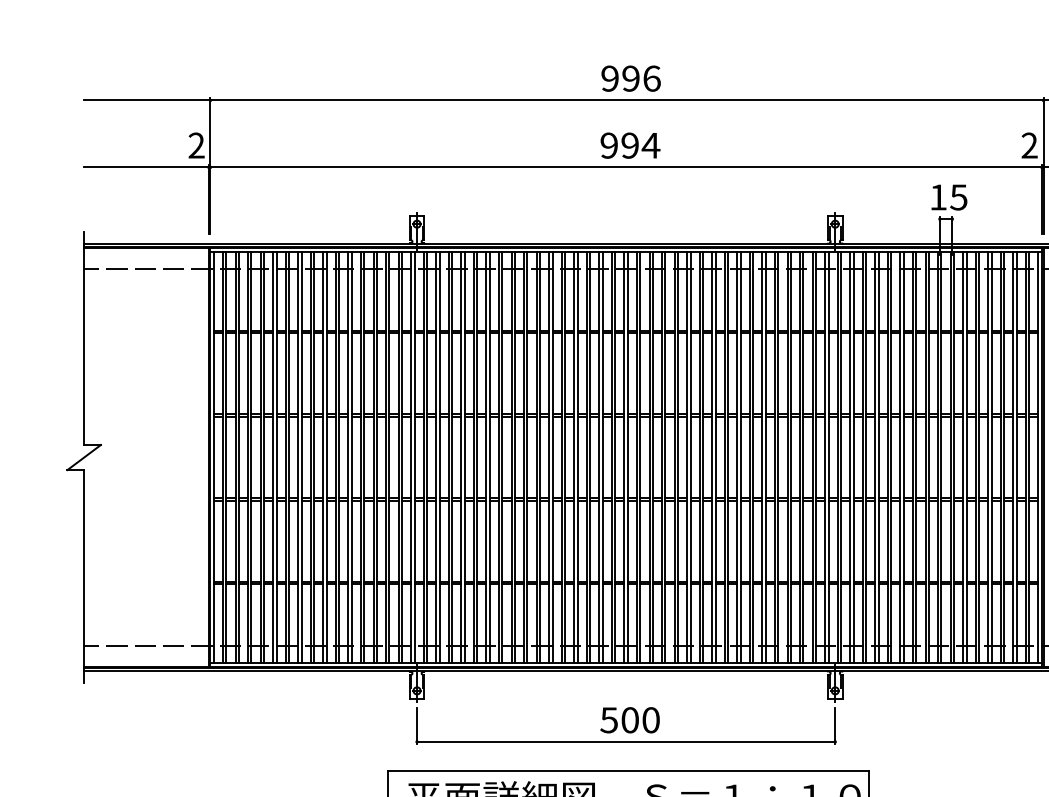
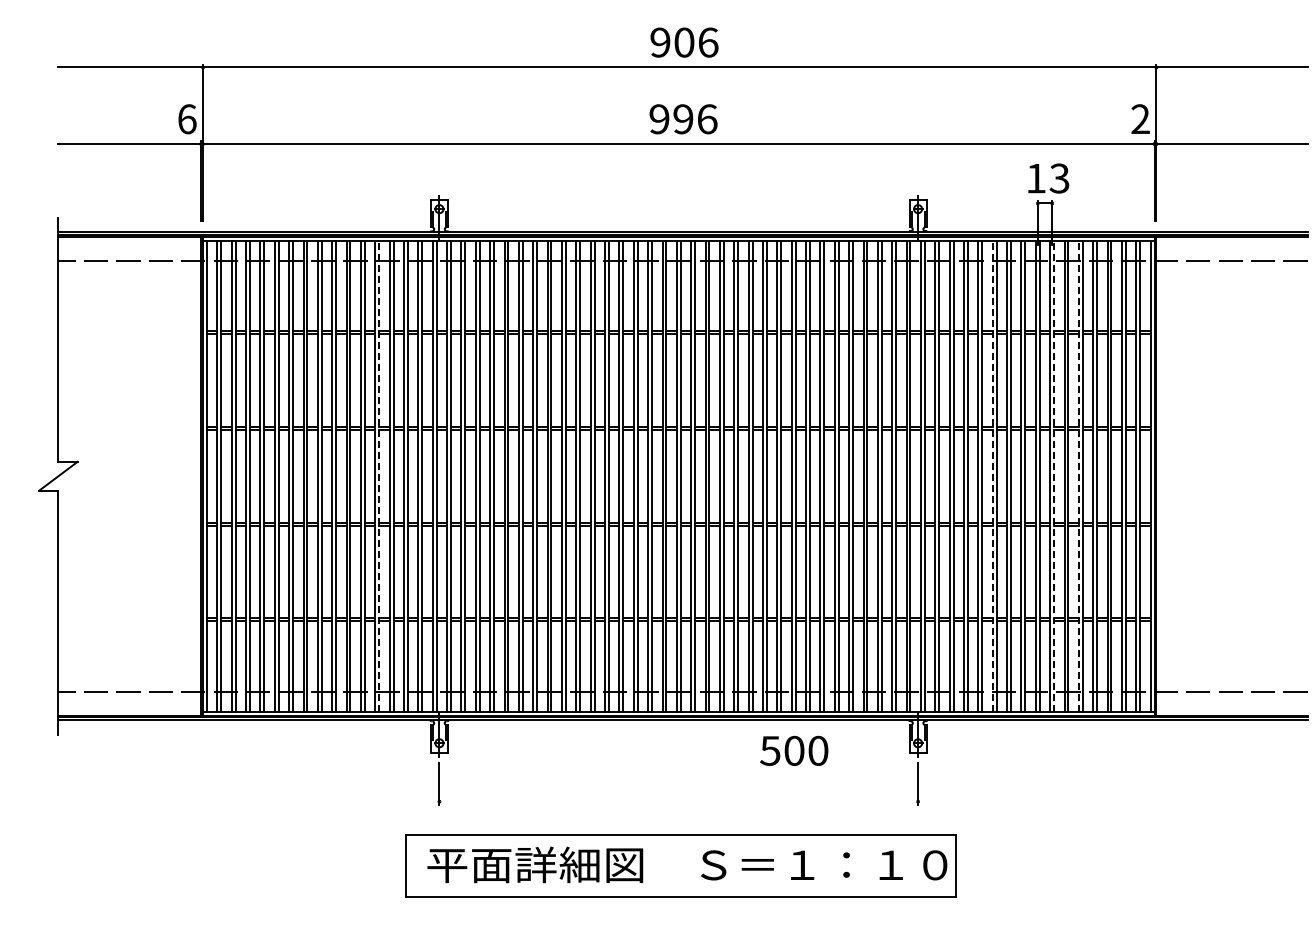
text: (631, 78) -> (684, 42), 996 -> 906
text: (196, 145) -> (187, 119), 2 -> 6
text: (651, 145) -> (707, 119), 994 -> 996
text: (958, 197) -> (1059, 178), 15 -> 13
line: (364, 456) -> (379, 475), solid -> dashed
line: (900, 456) -> (992, 475), solid -> dashed
line: (954, 456) -> (1054, 475), solid -> dashed
line: (975, 456) -> (1078, 475), solid -> dashed
text: (630, 719) -> (794, 750), moved
line: (625, 741) -> (678, 801), removed

